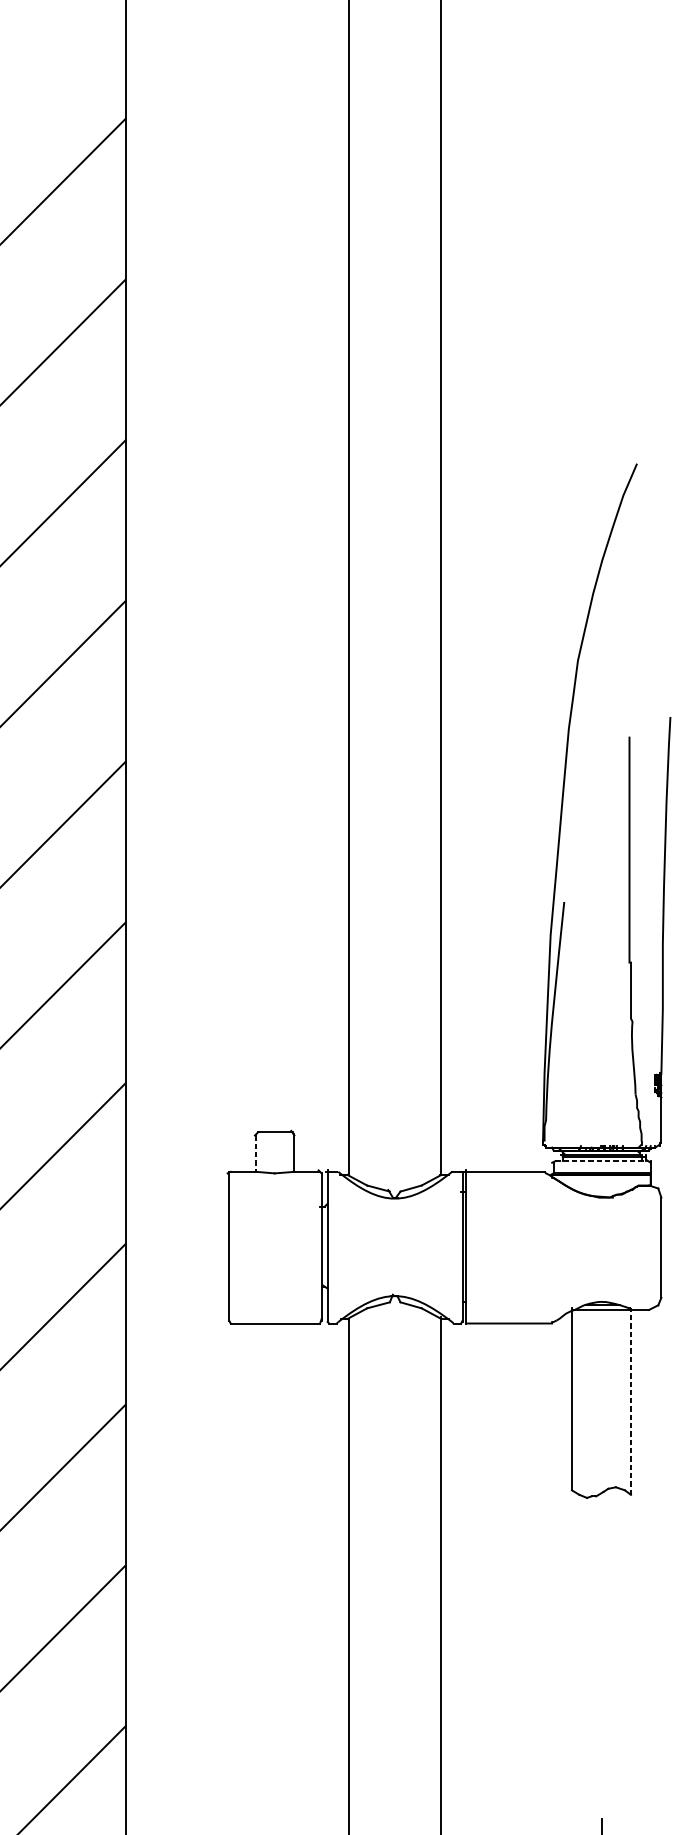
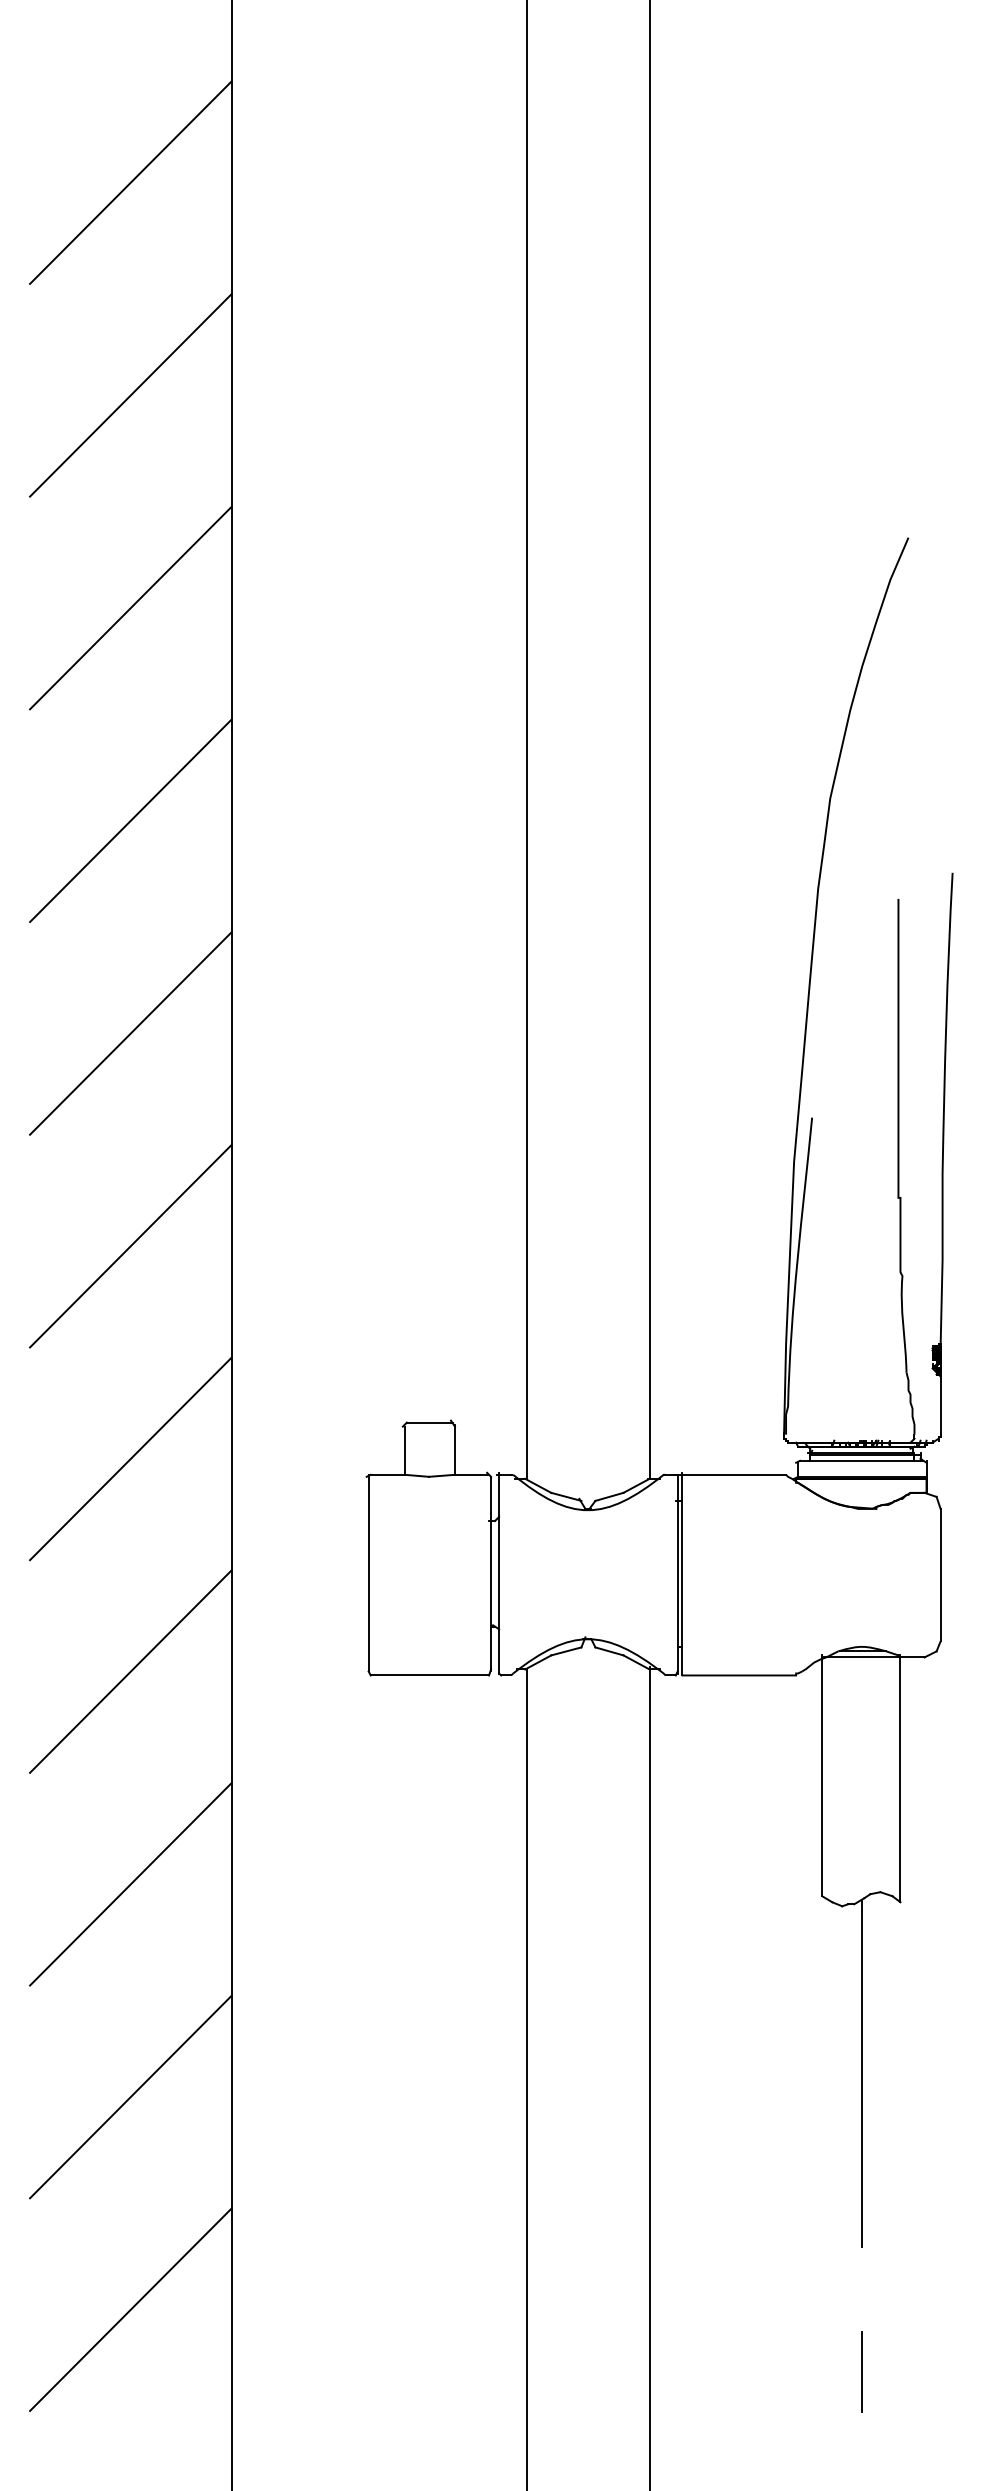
line: (256, 1154) -> (404, 1451), dashed -> solid
line: (601, 1161) -> (861, 1460), dashed -> solid
line: (631, 1401) -> (900, 1778), dashed -> solid
line: (602, 1624) -> (862, 2073), added

